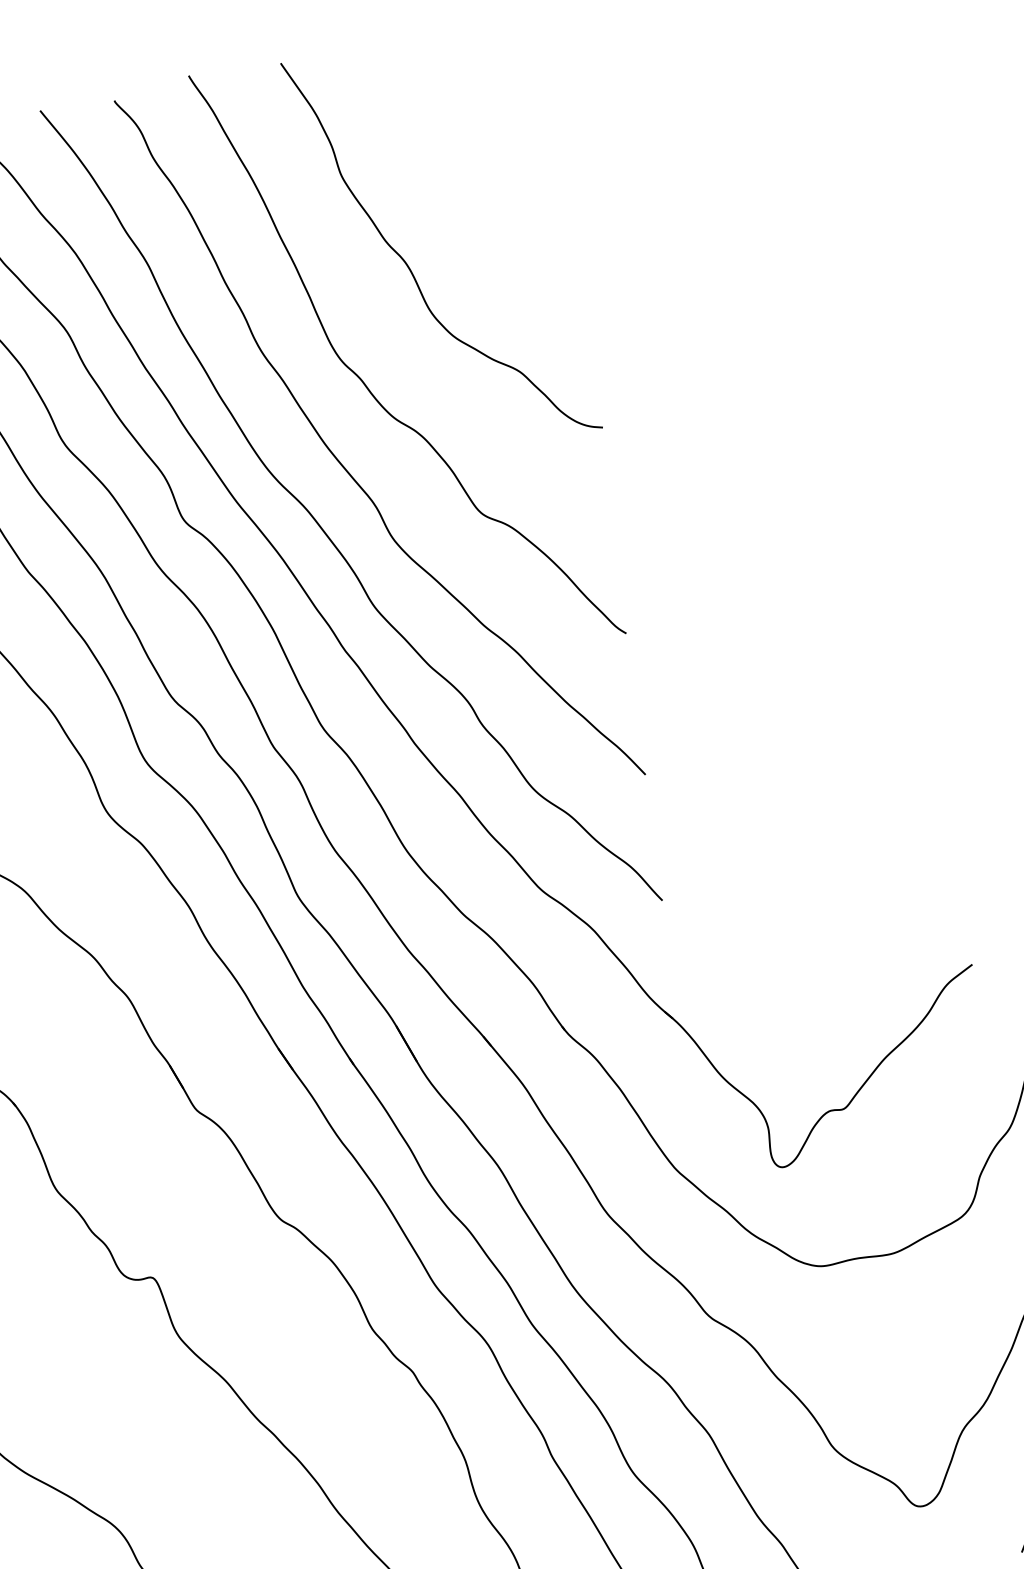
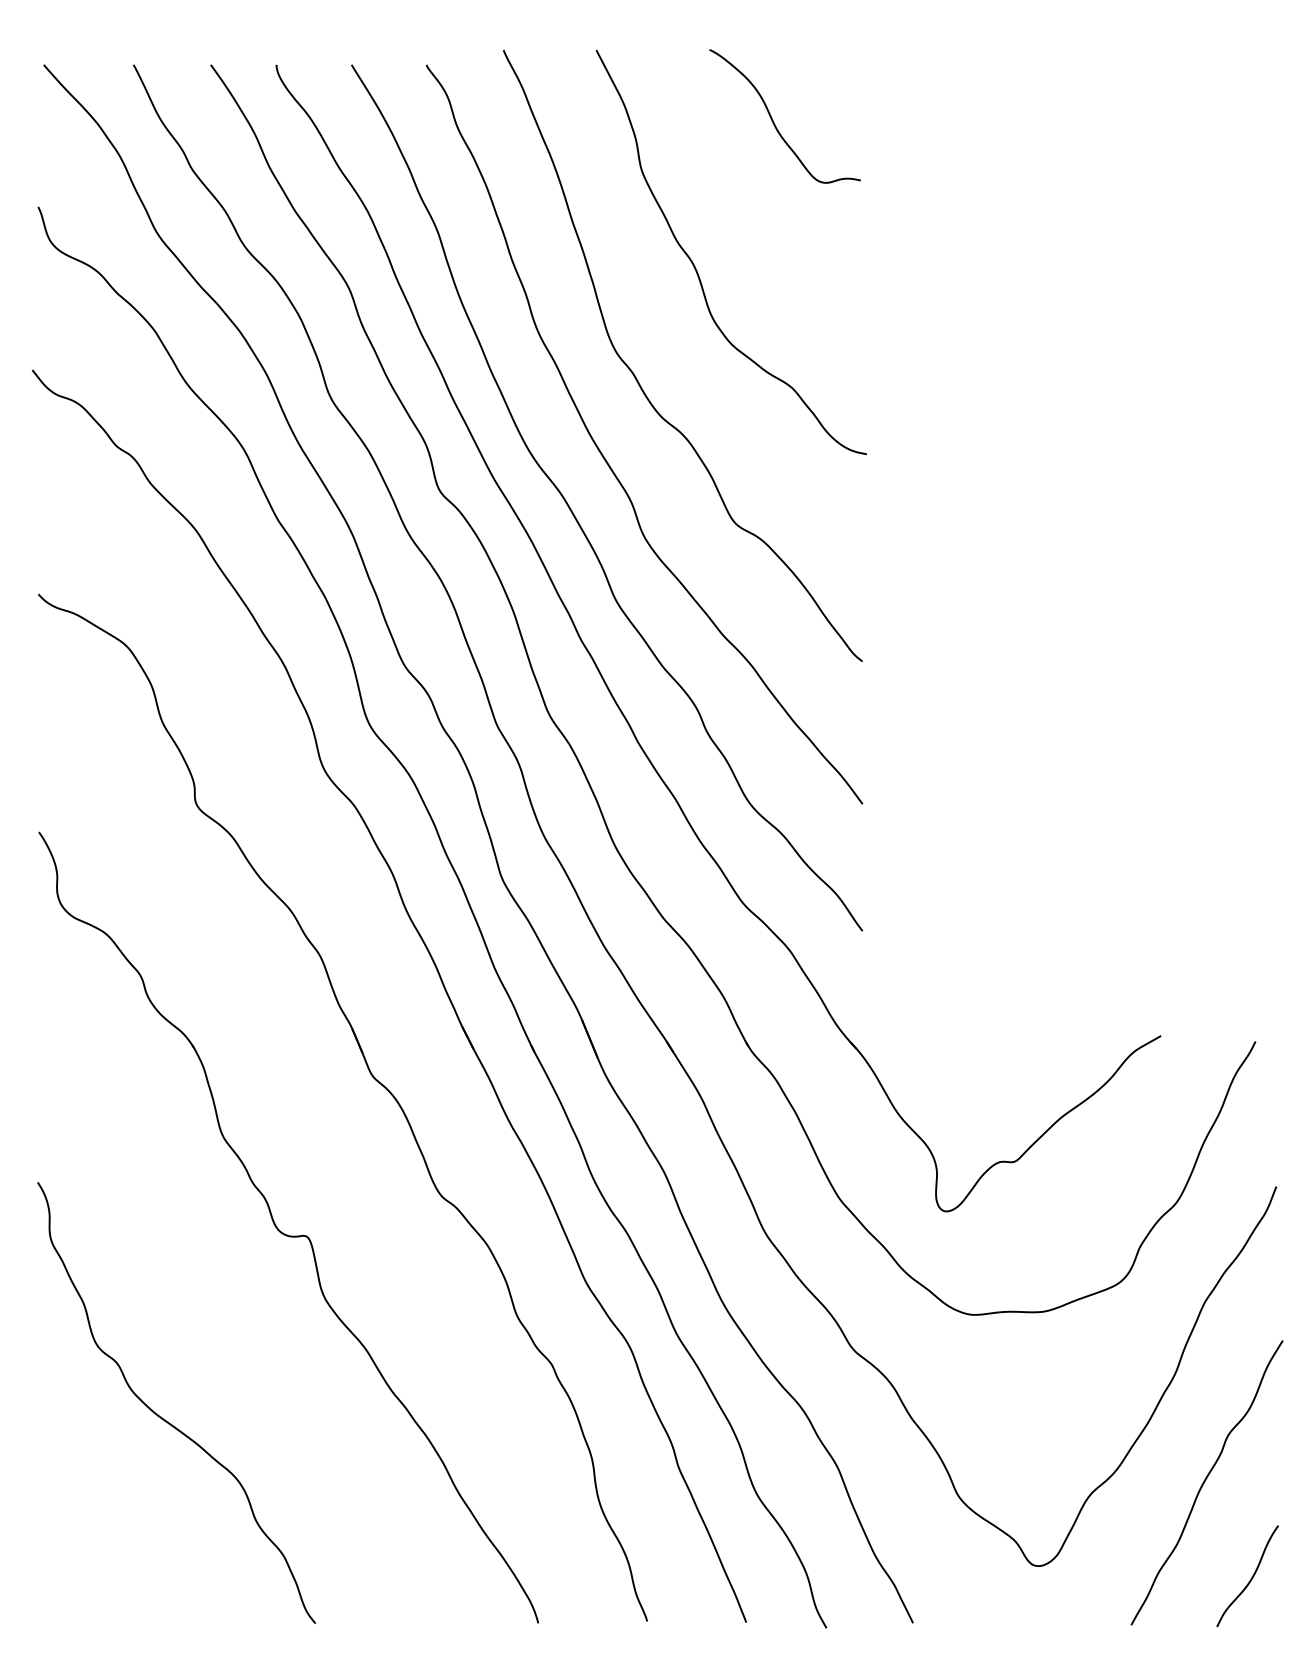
curve: (466, 111) -> (774, 122), added

